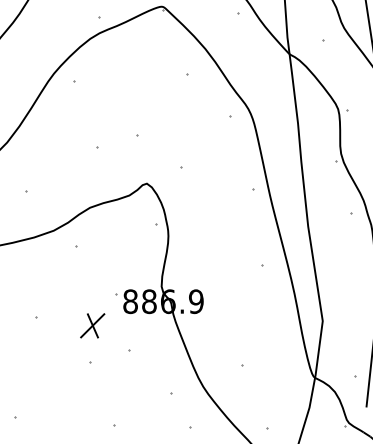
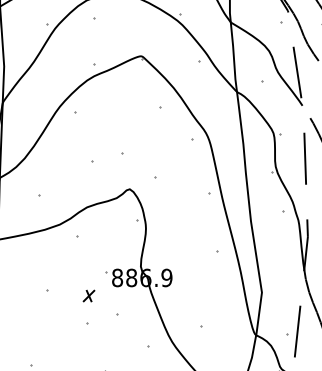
part: (91, 325) -> (88, 295), size x0.6

